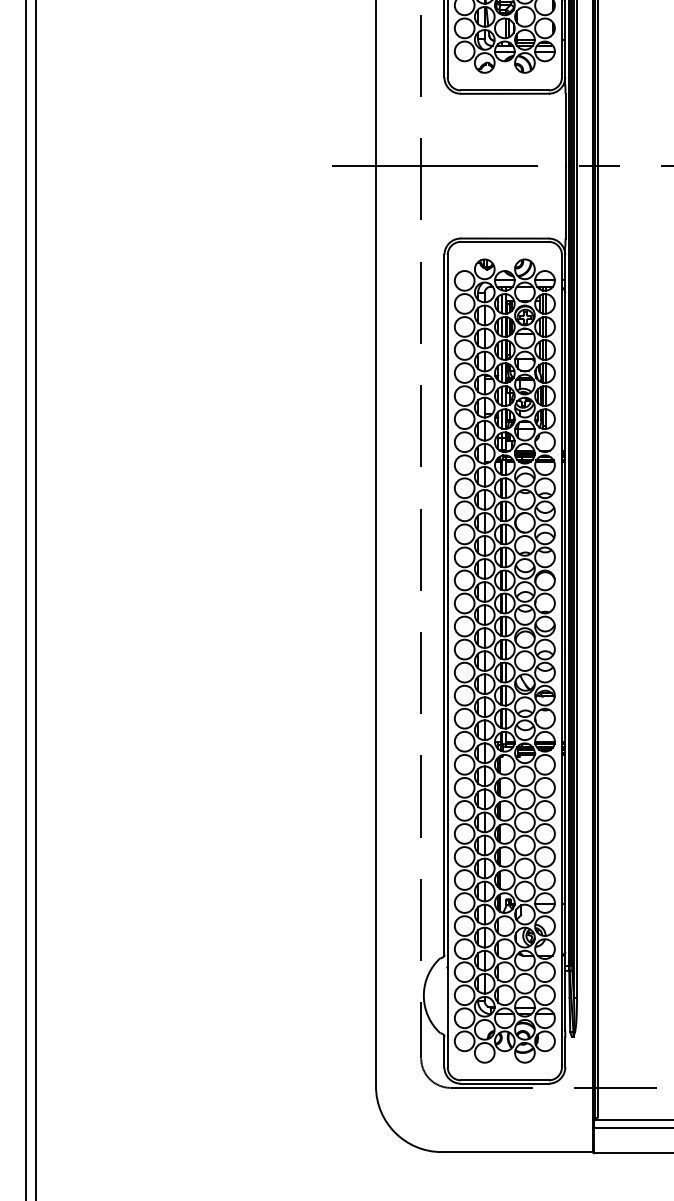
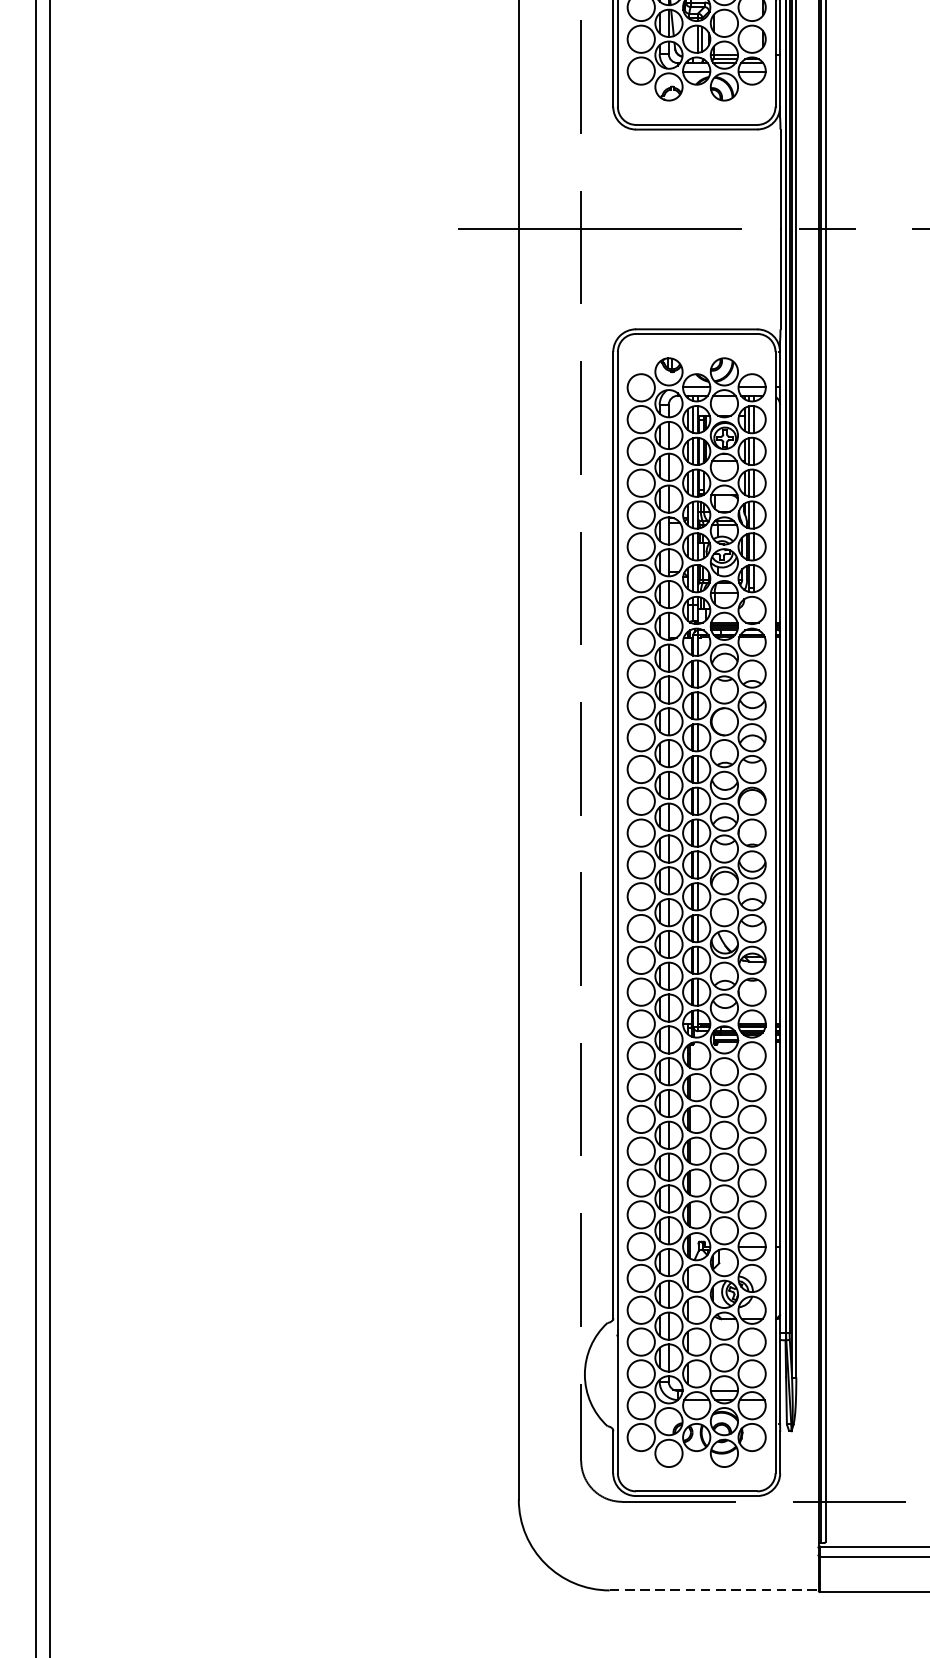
line: (517, 1152) -> (714, 1590), solid -> dashed

